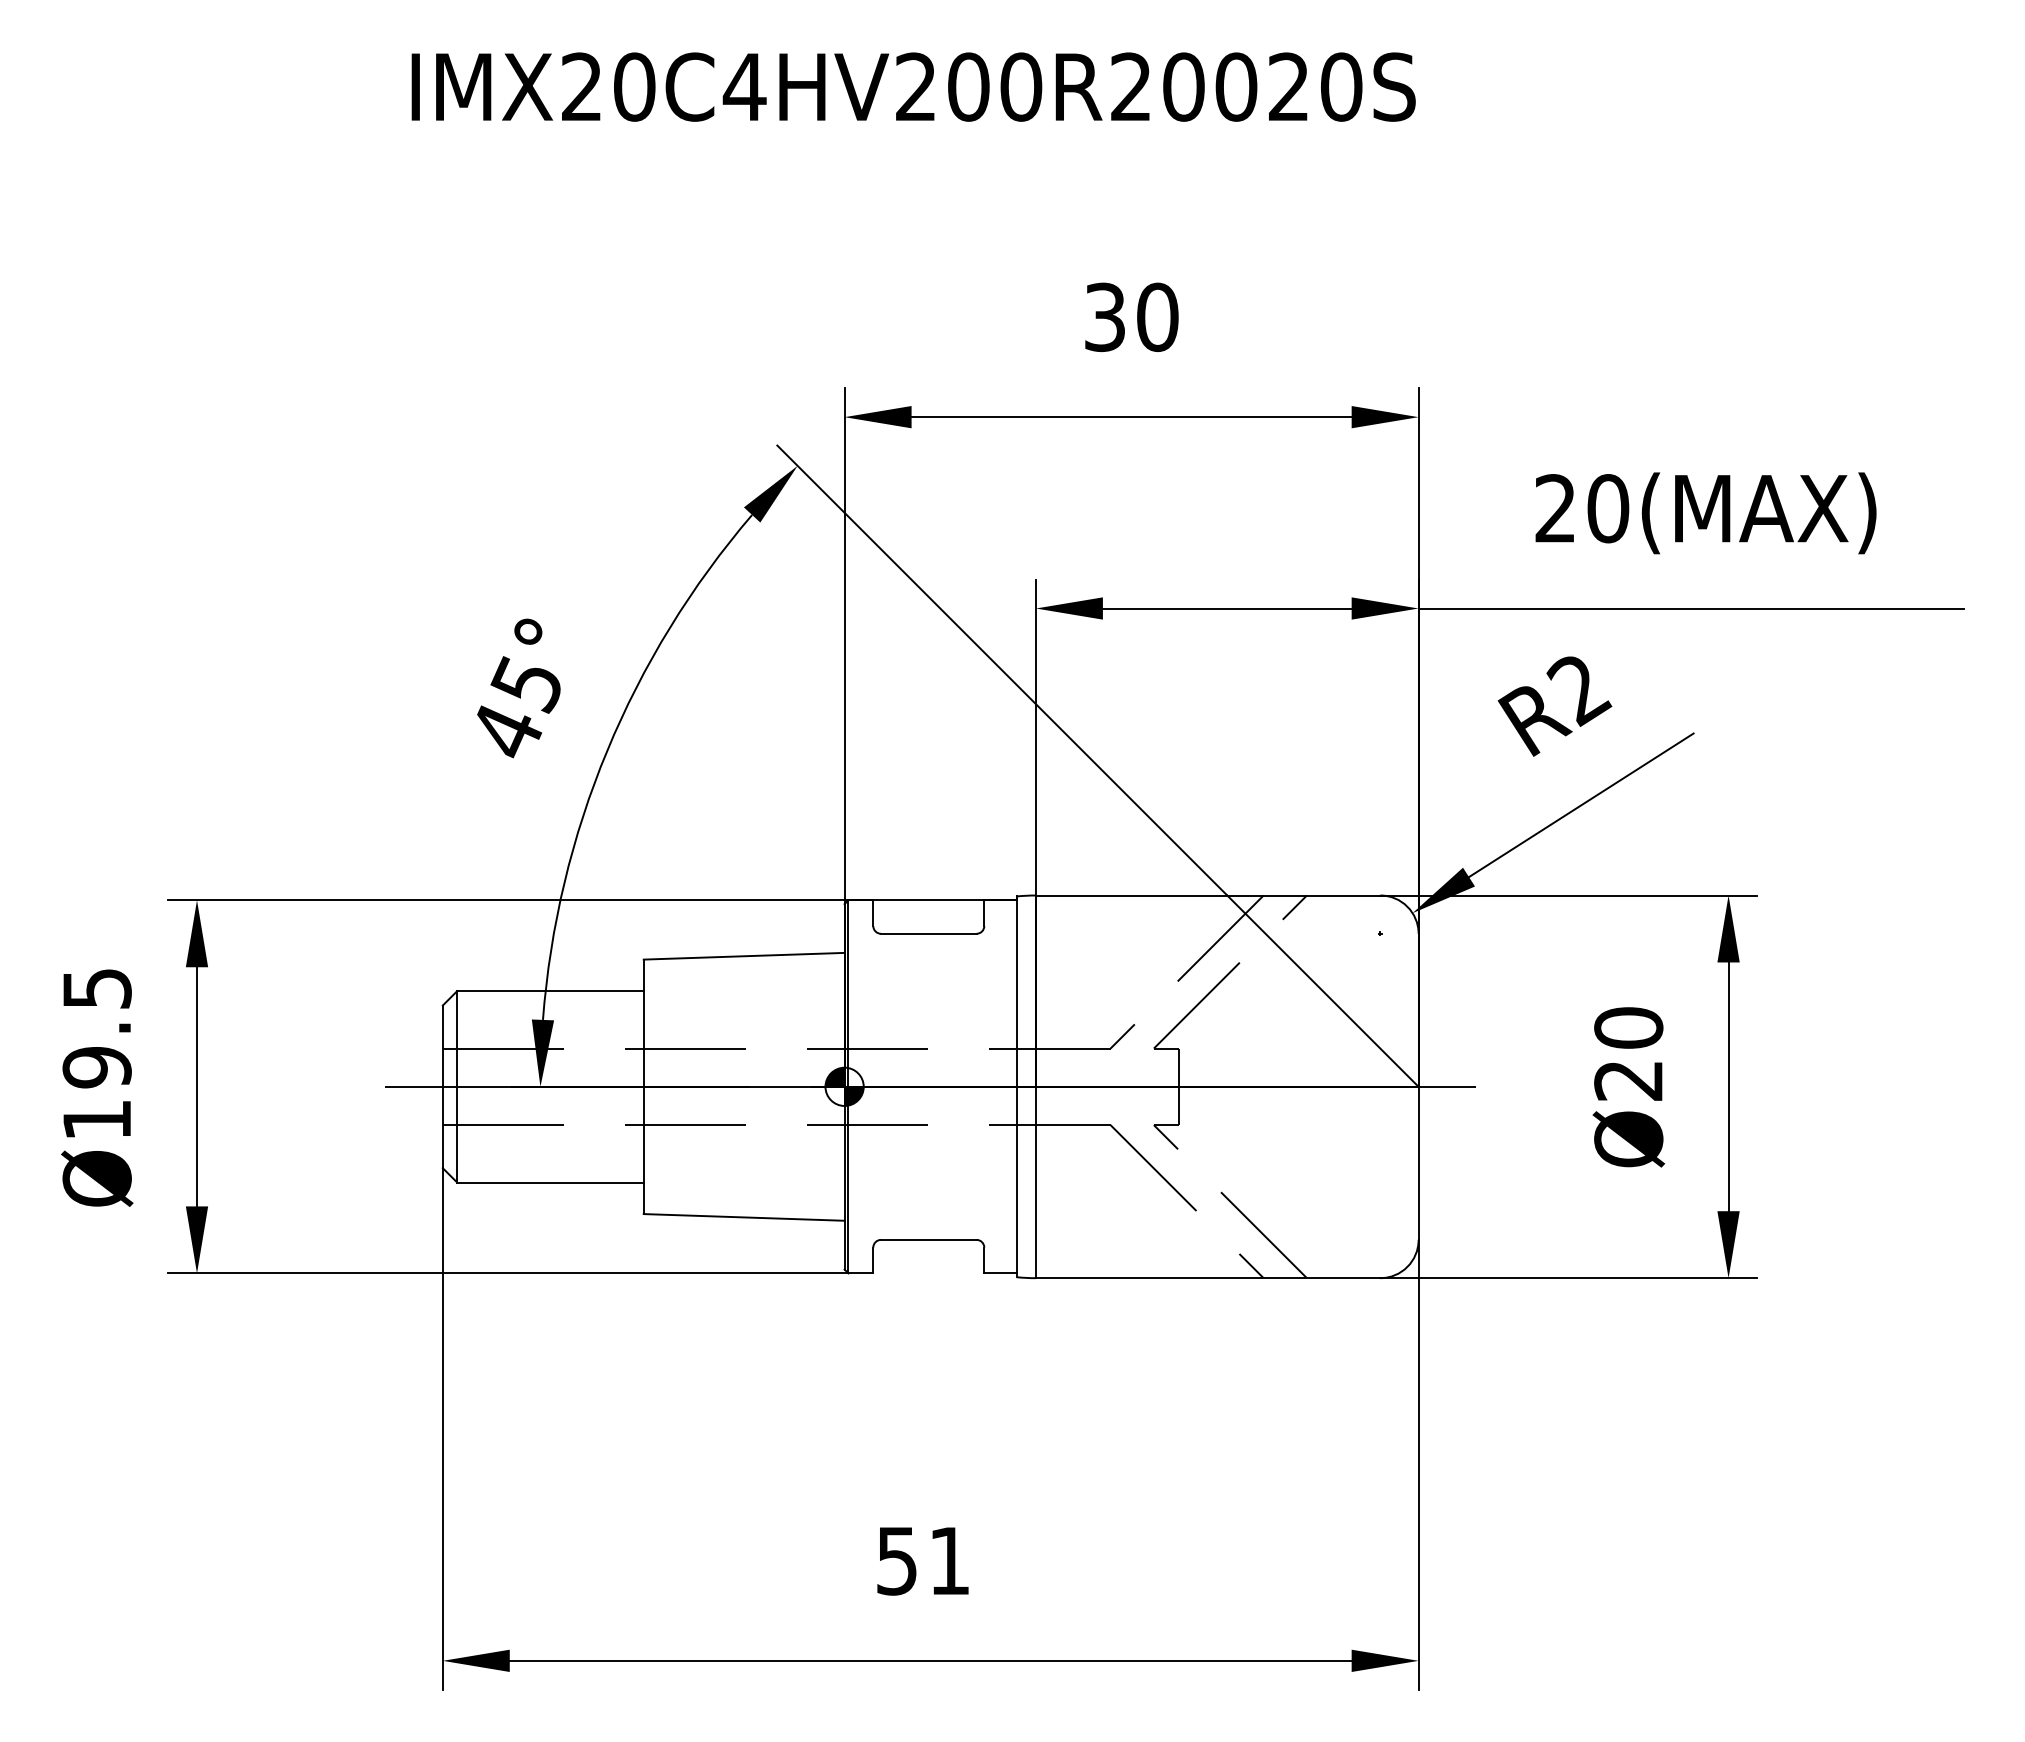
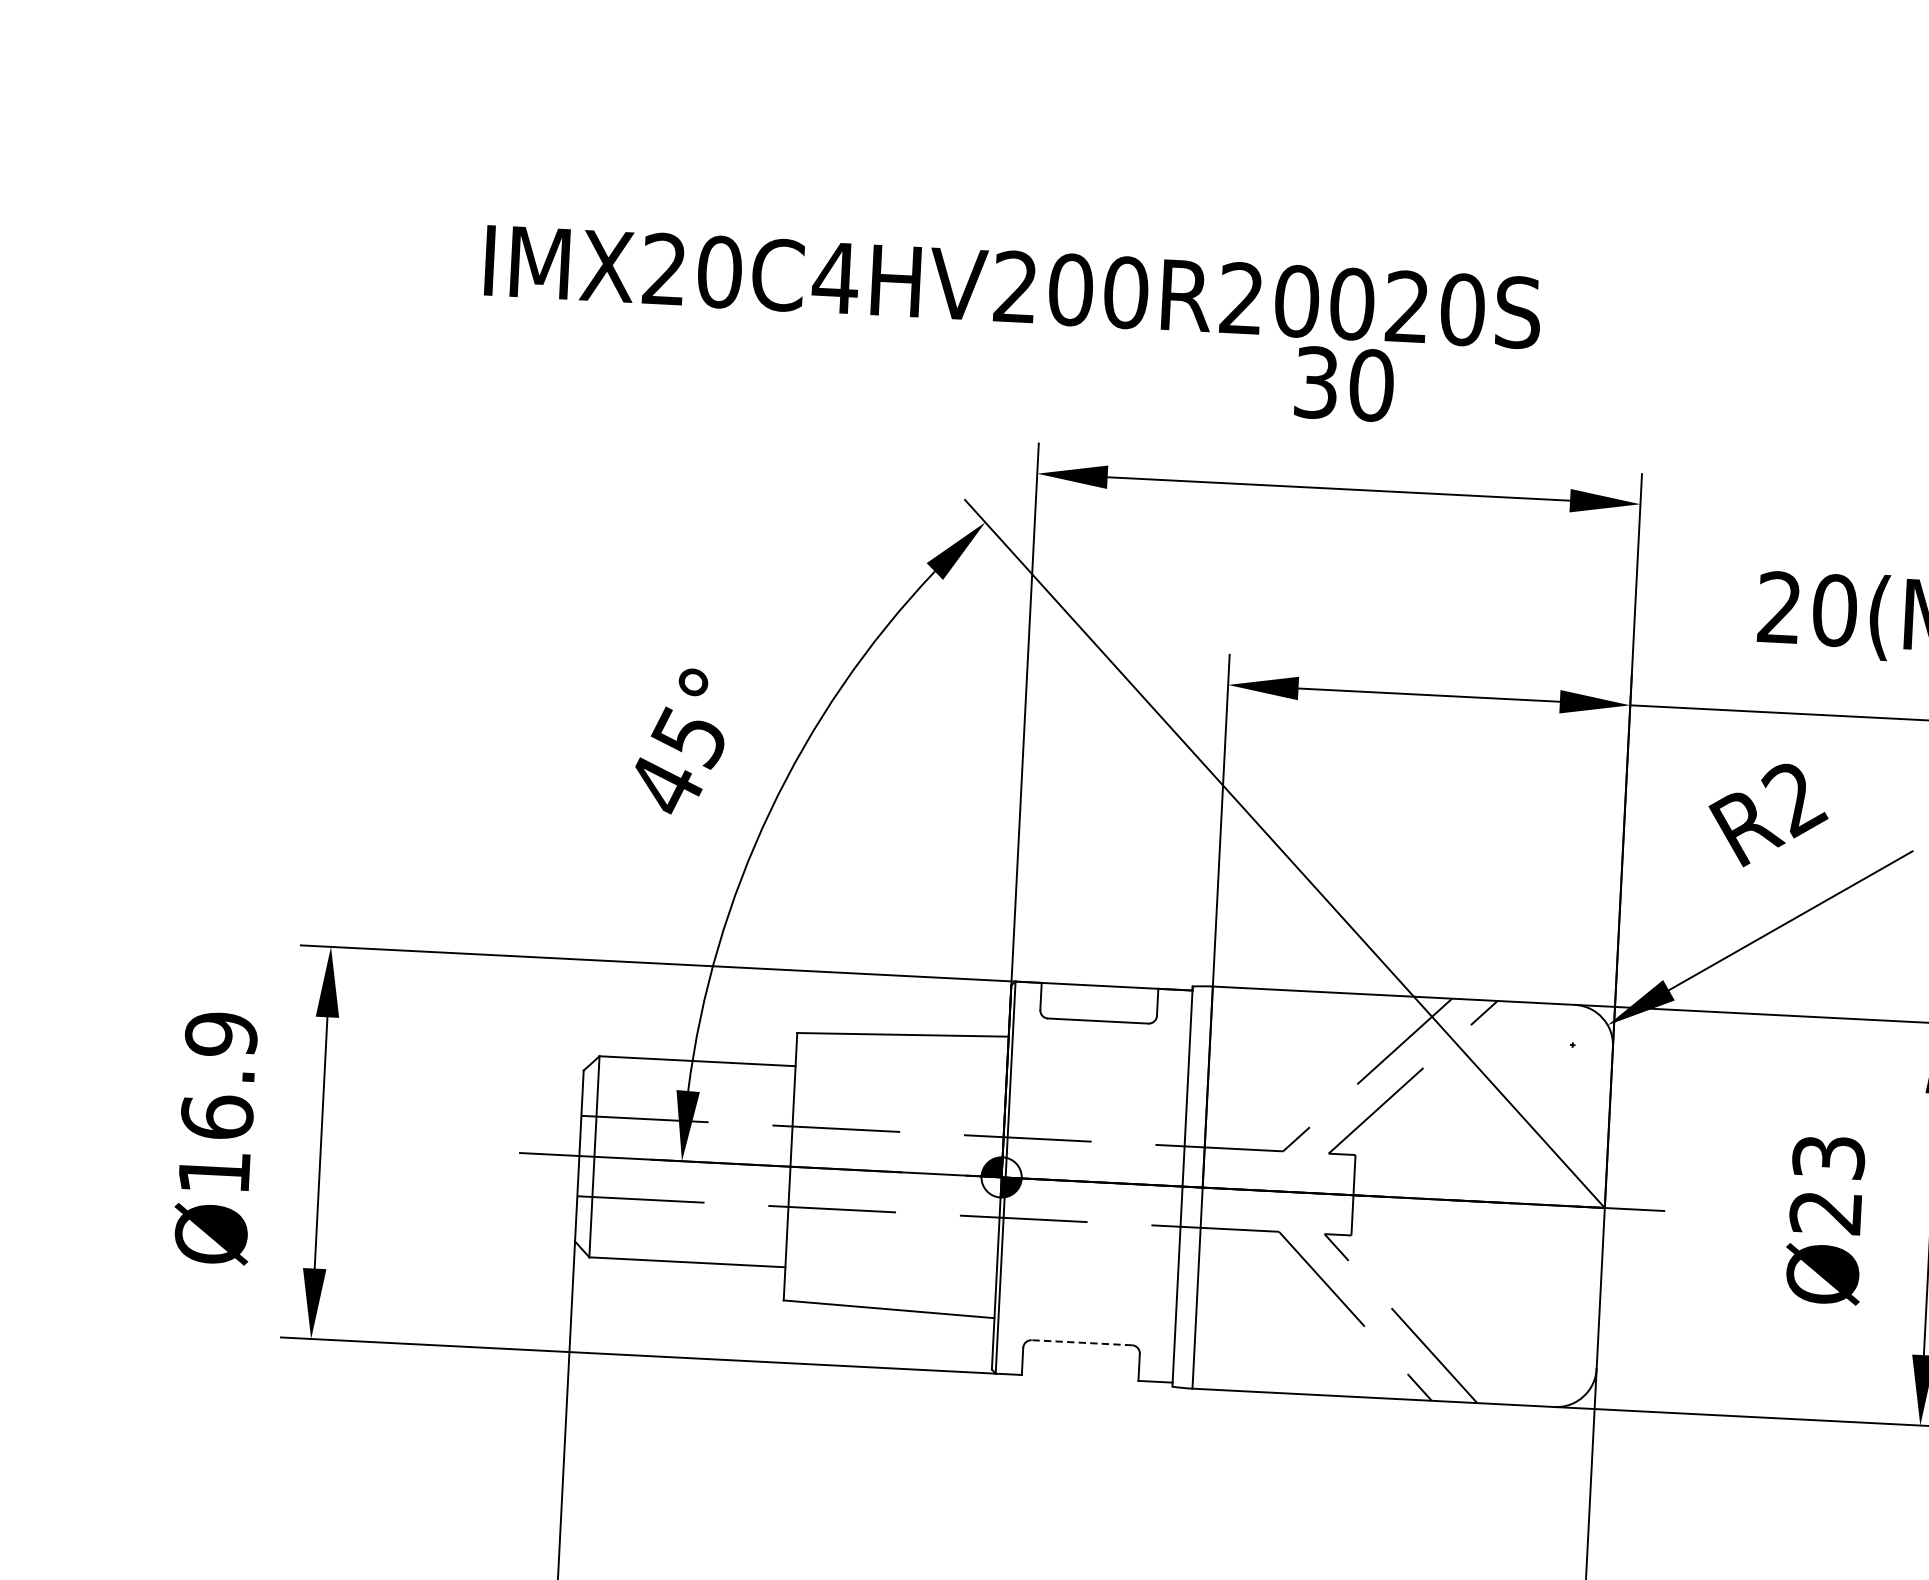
text: (913, 86) -> (1012, 286), moved
text: (1628, 1027) -> (1828, 1156), Ø20 -> Ø23
text: (96, 1028) -> (218, 1076), Ø19.5 -> Ø16.9
line: (928, 1239) -> (1081, 1342), solid -> dashed

